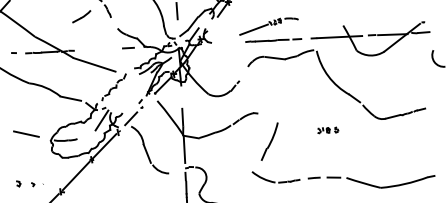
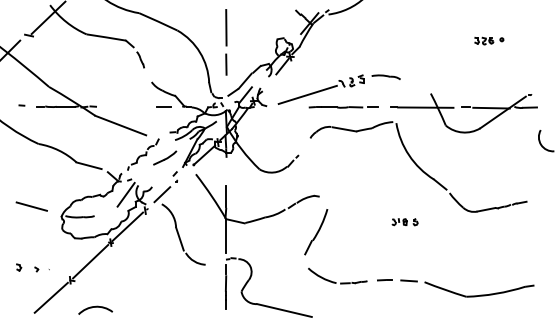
part: (82, 16) -> (165, 157), moved
part: (268, 26) -> (338, 89), size x1.67
part: (270, 141) -> (316, 232), moved

